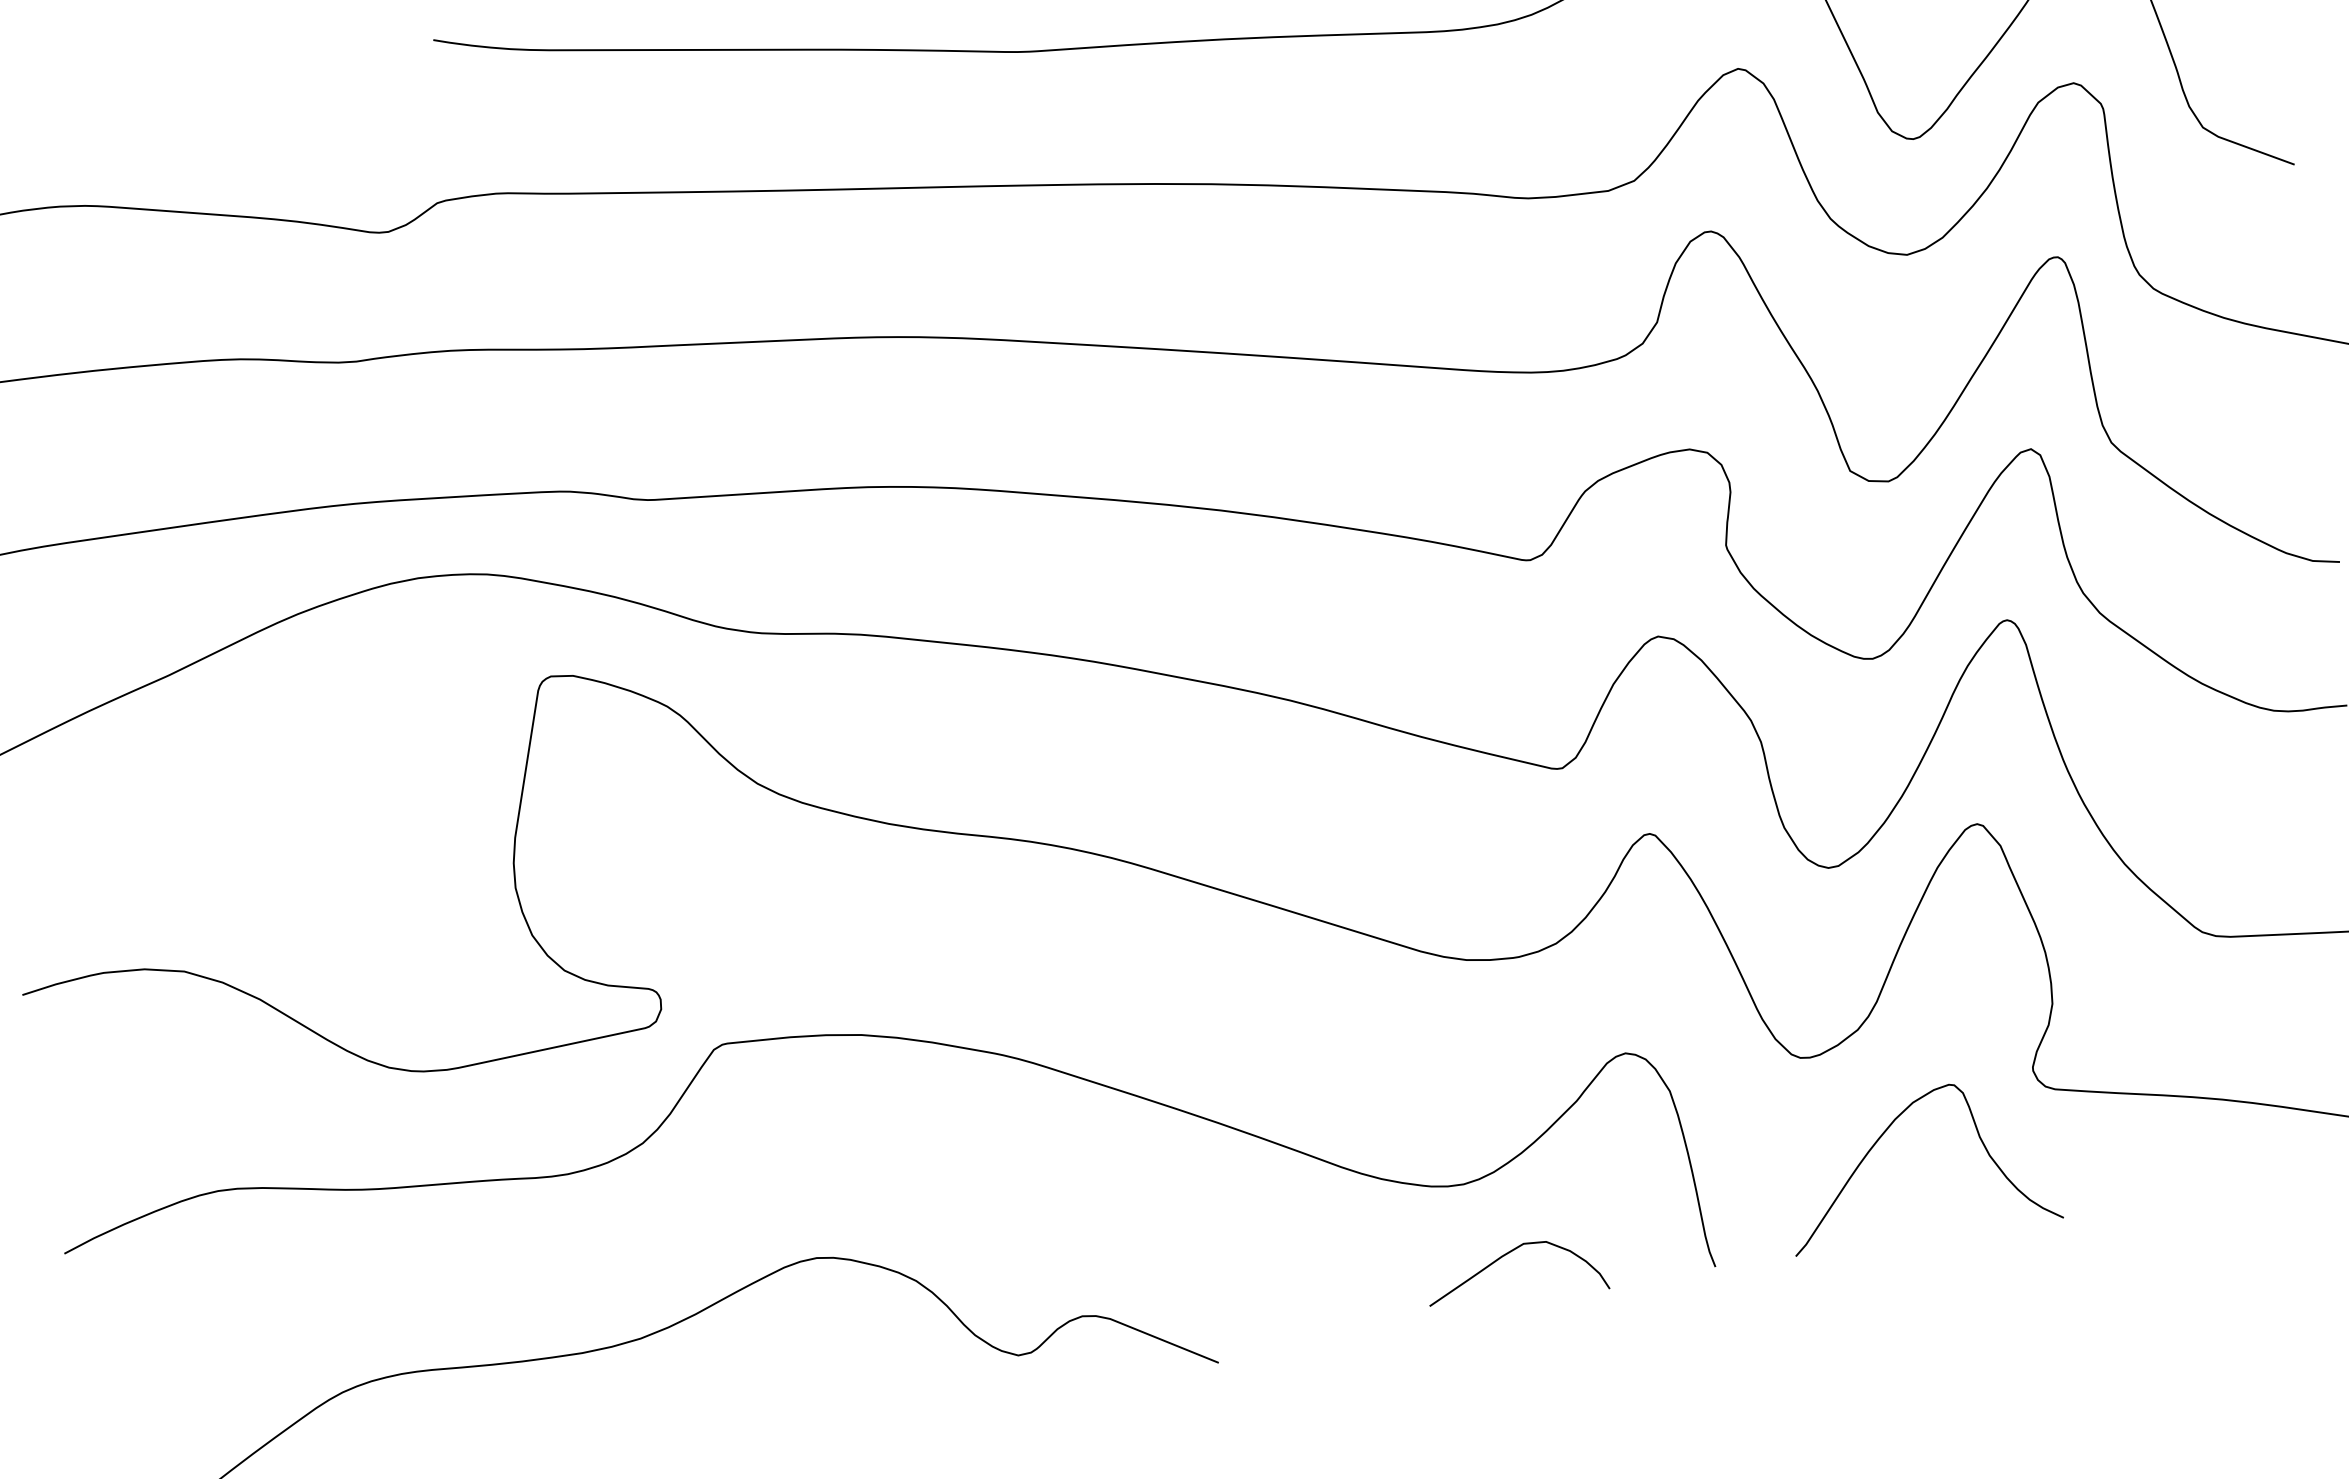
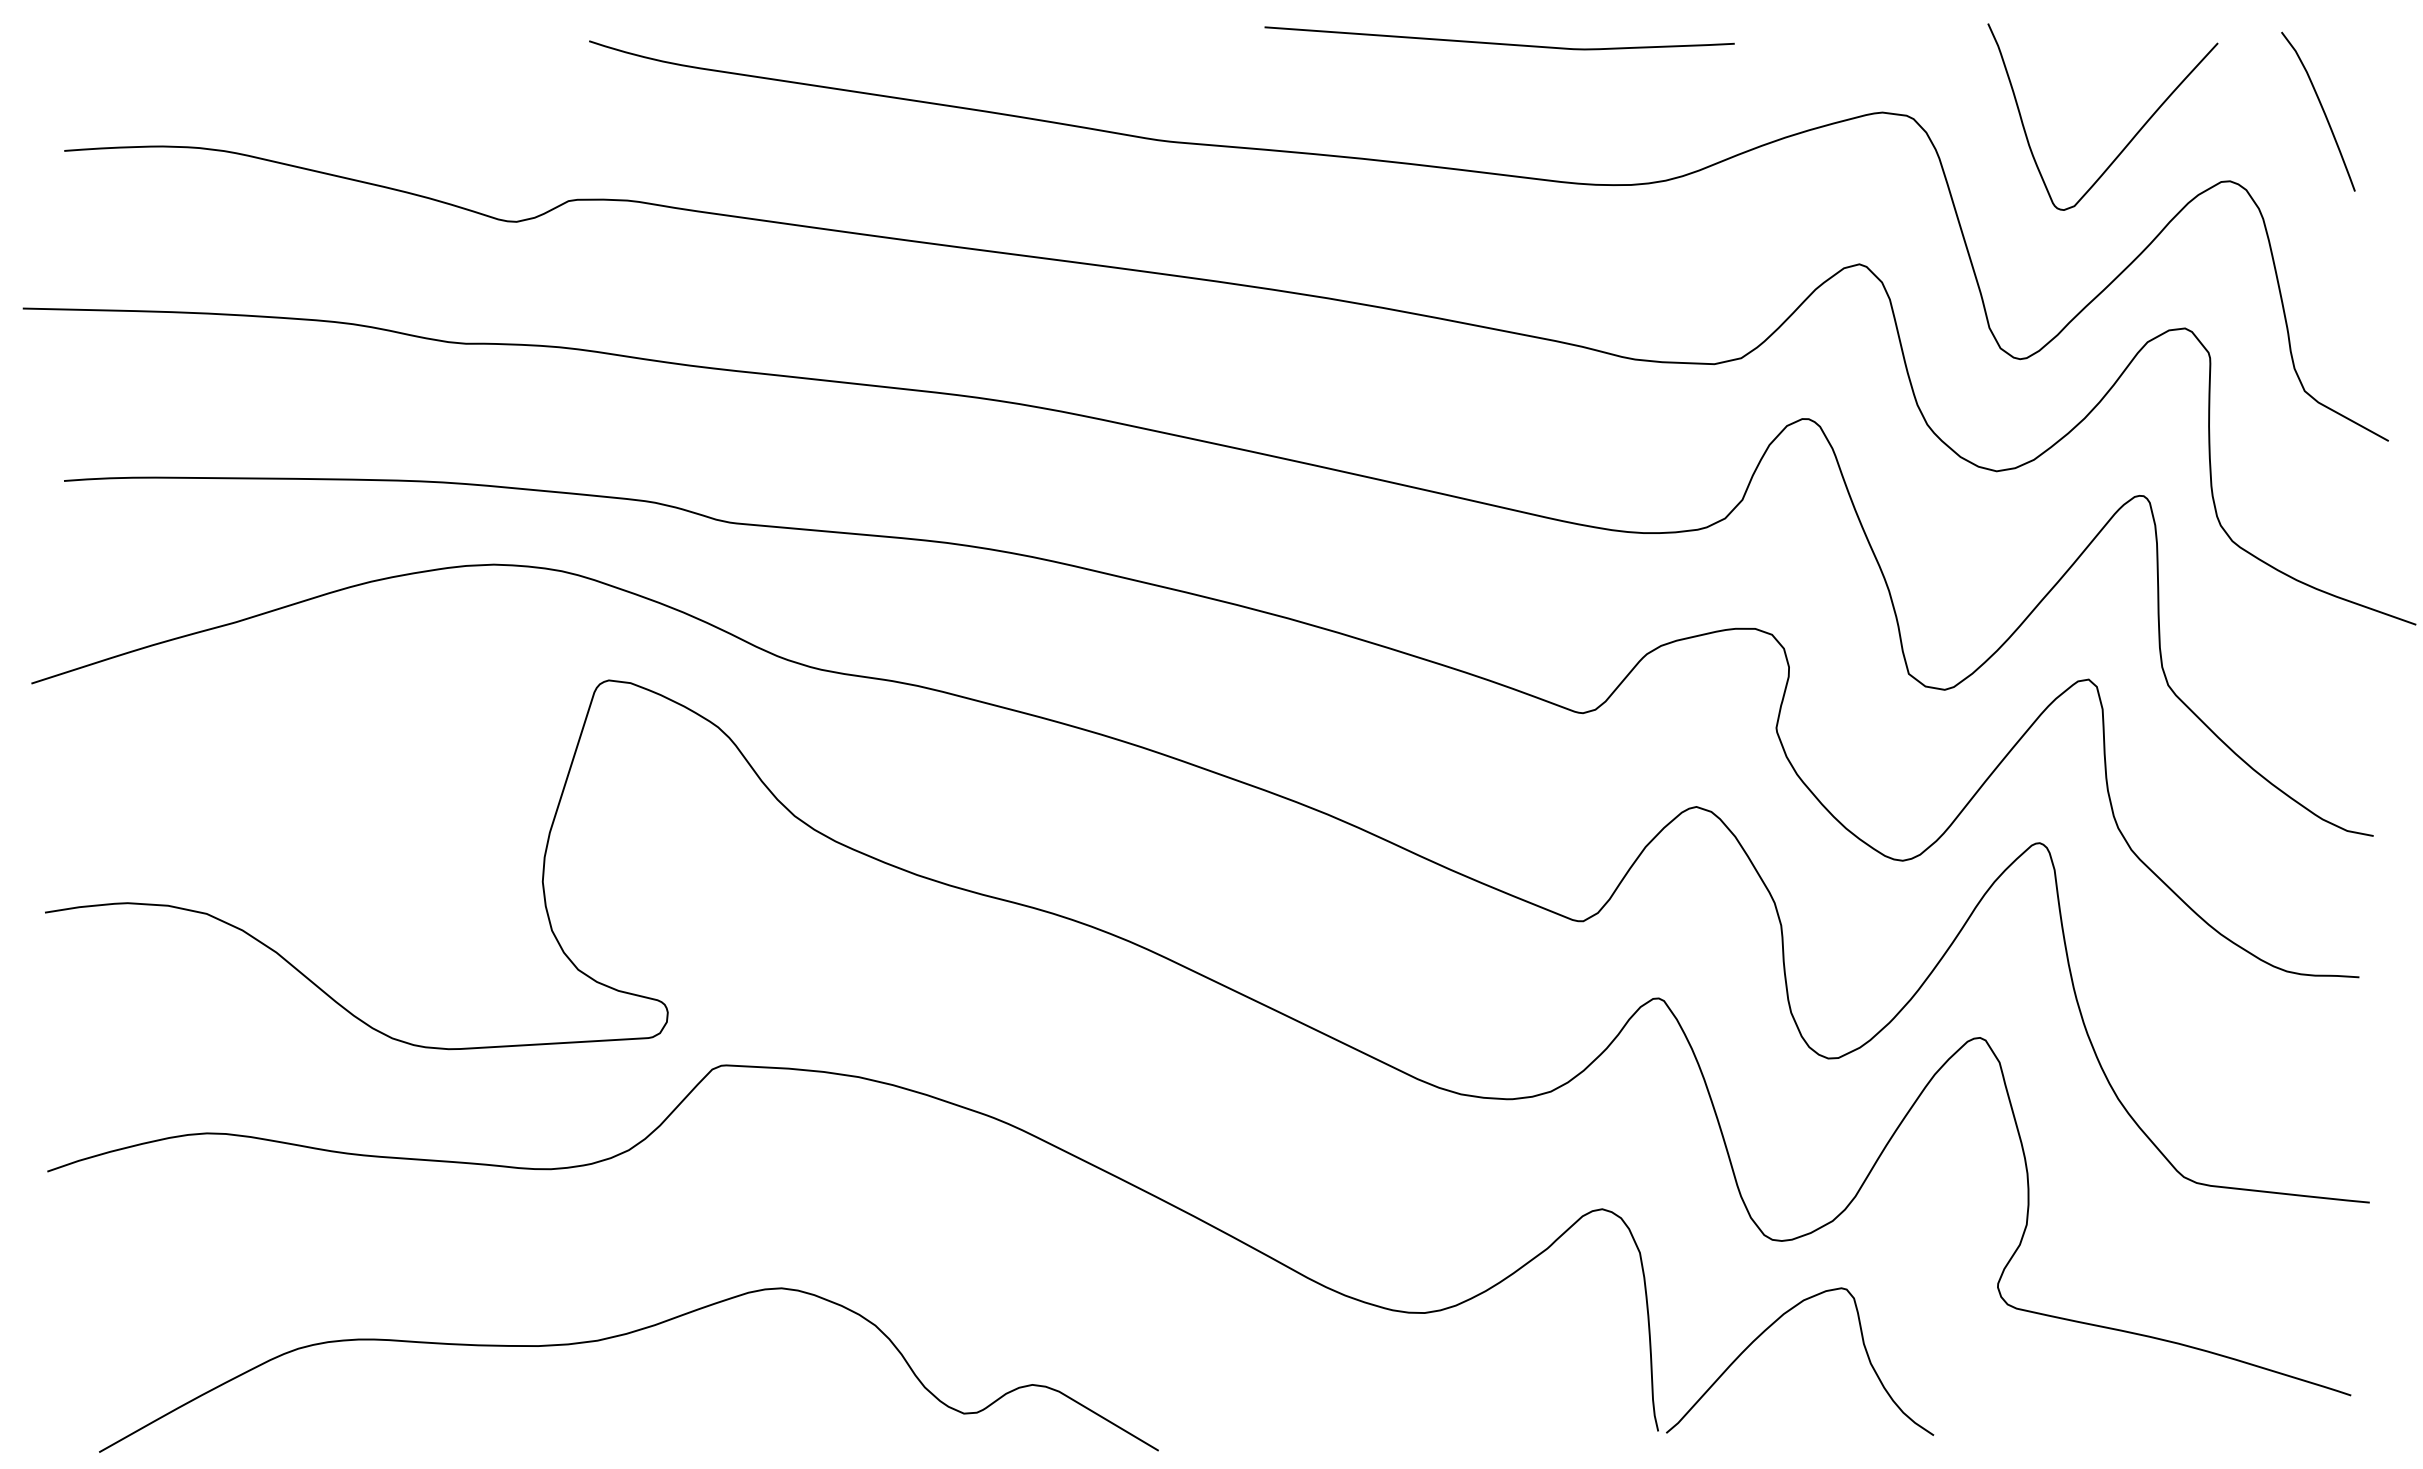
curve: (1883, 1134) -> (1770, 1327), moved
curve: (1507, 1254) -> (1456, 1388), removed

